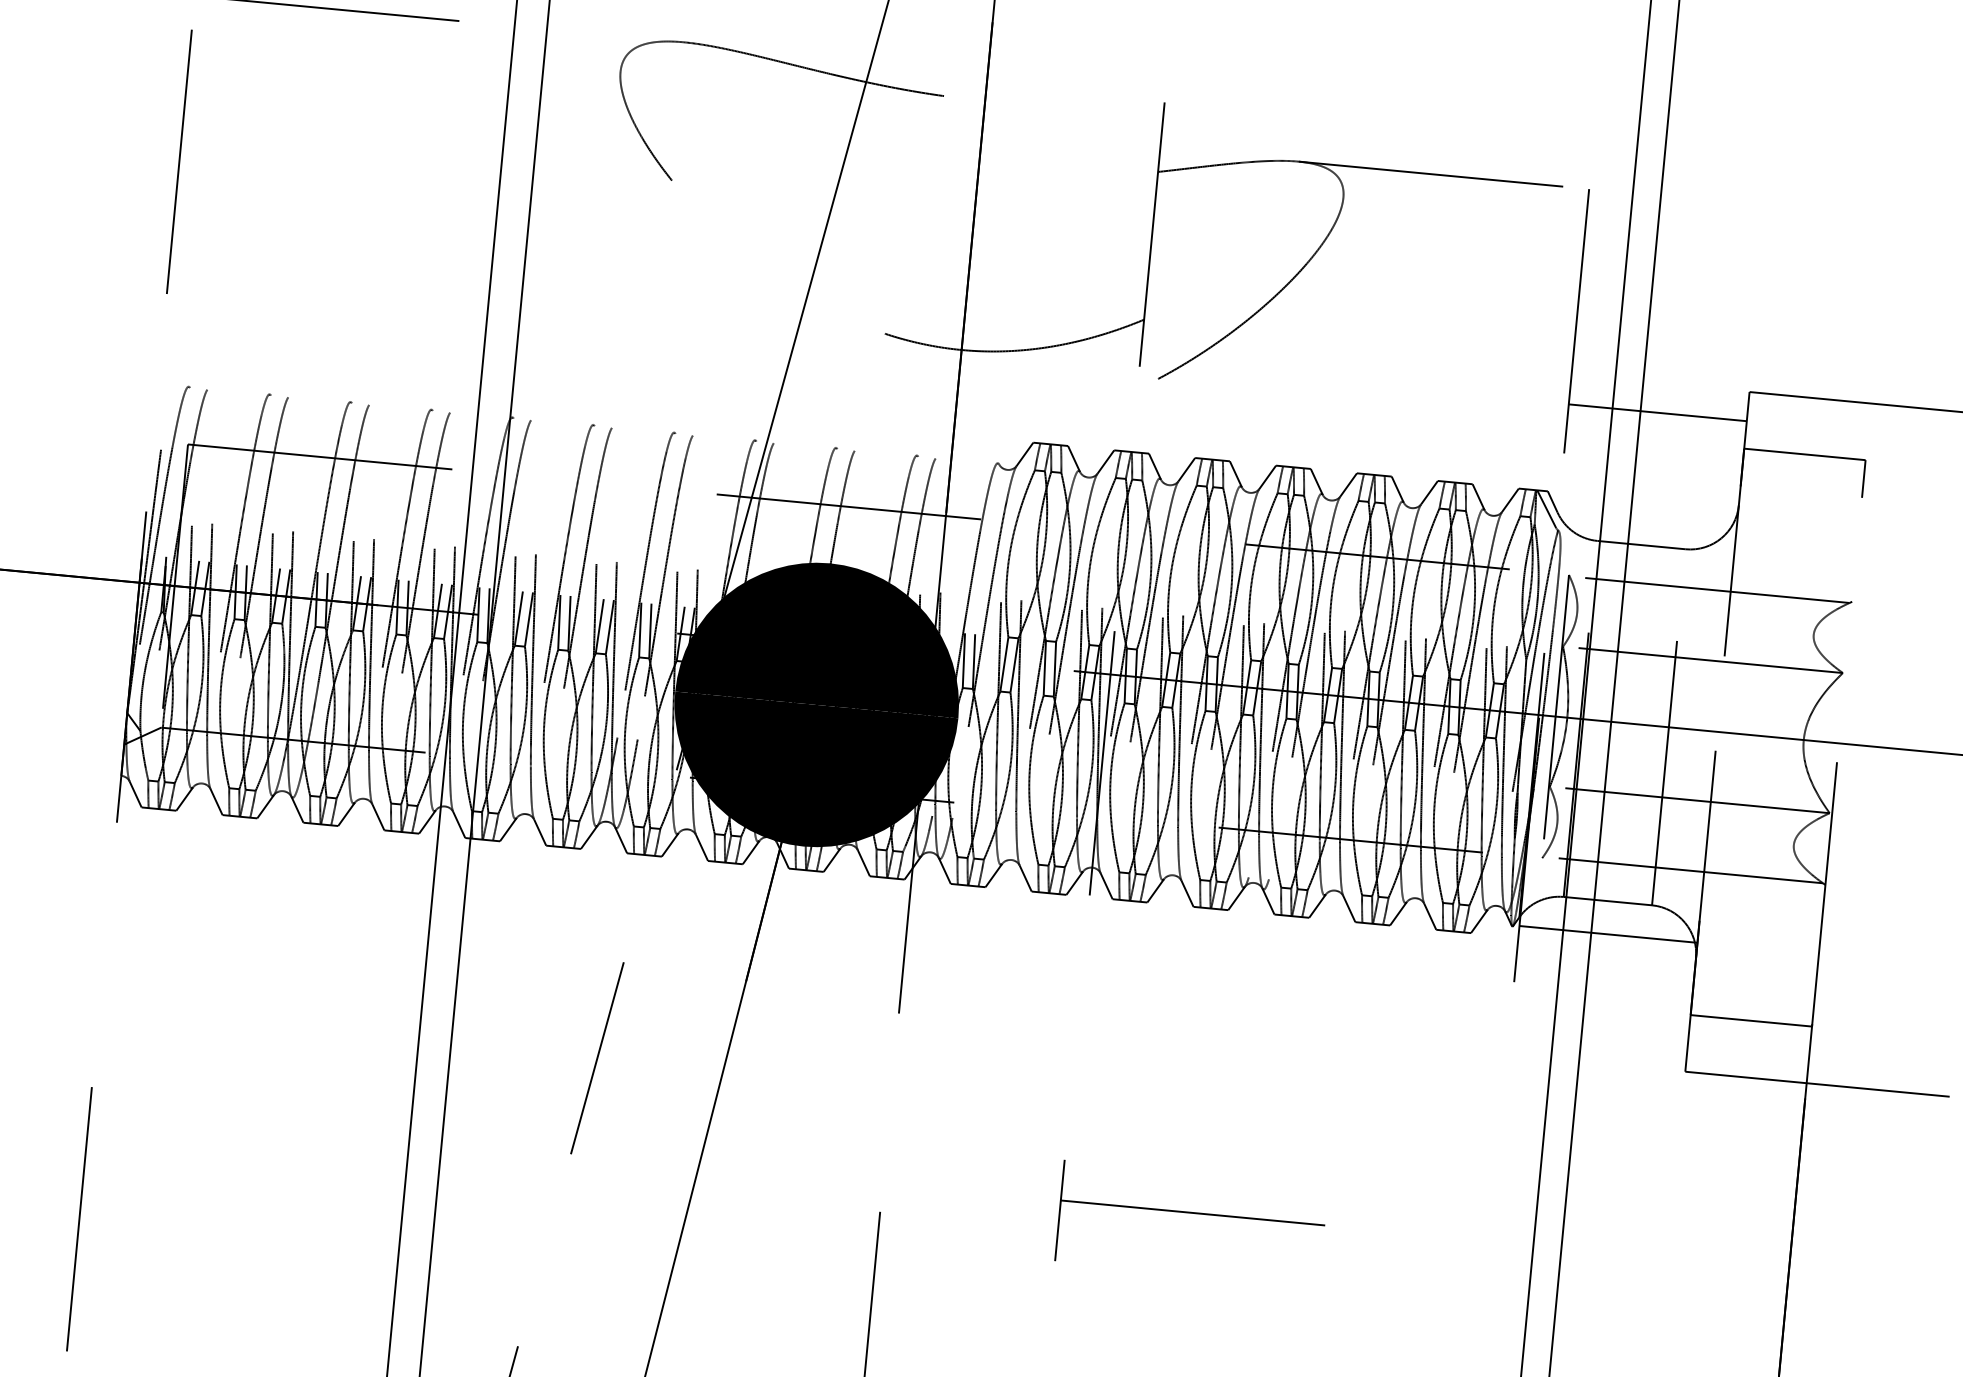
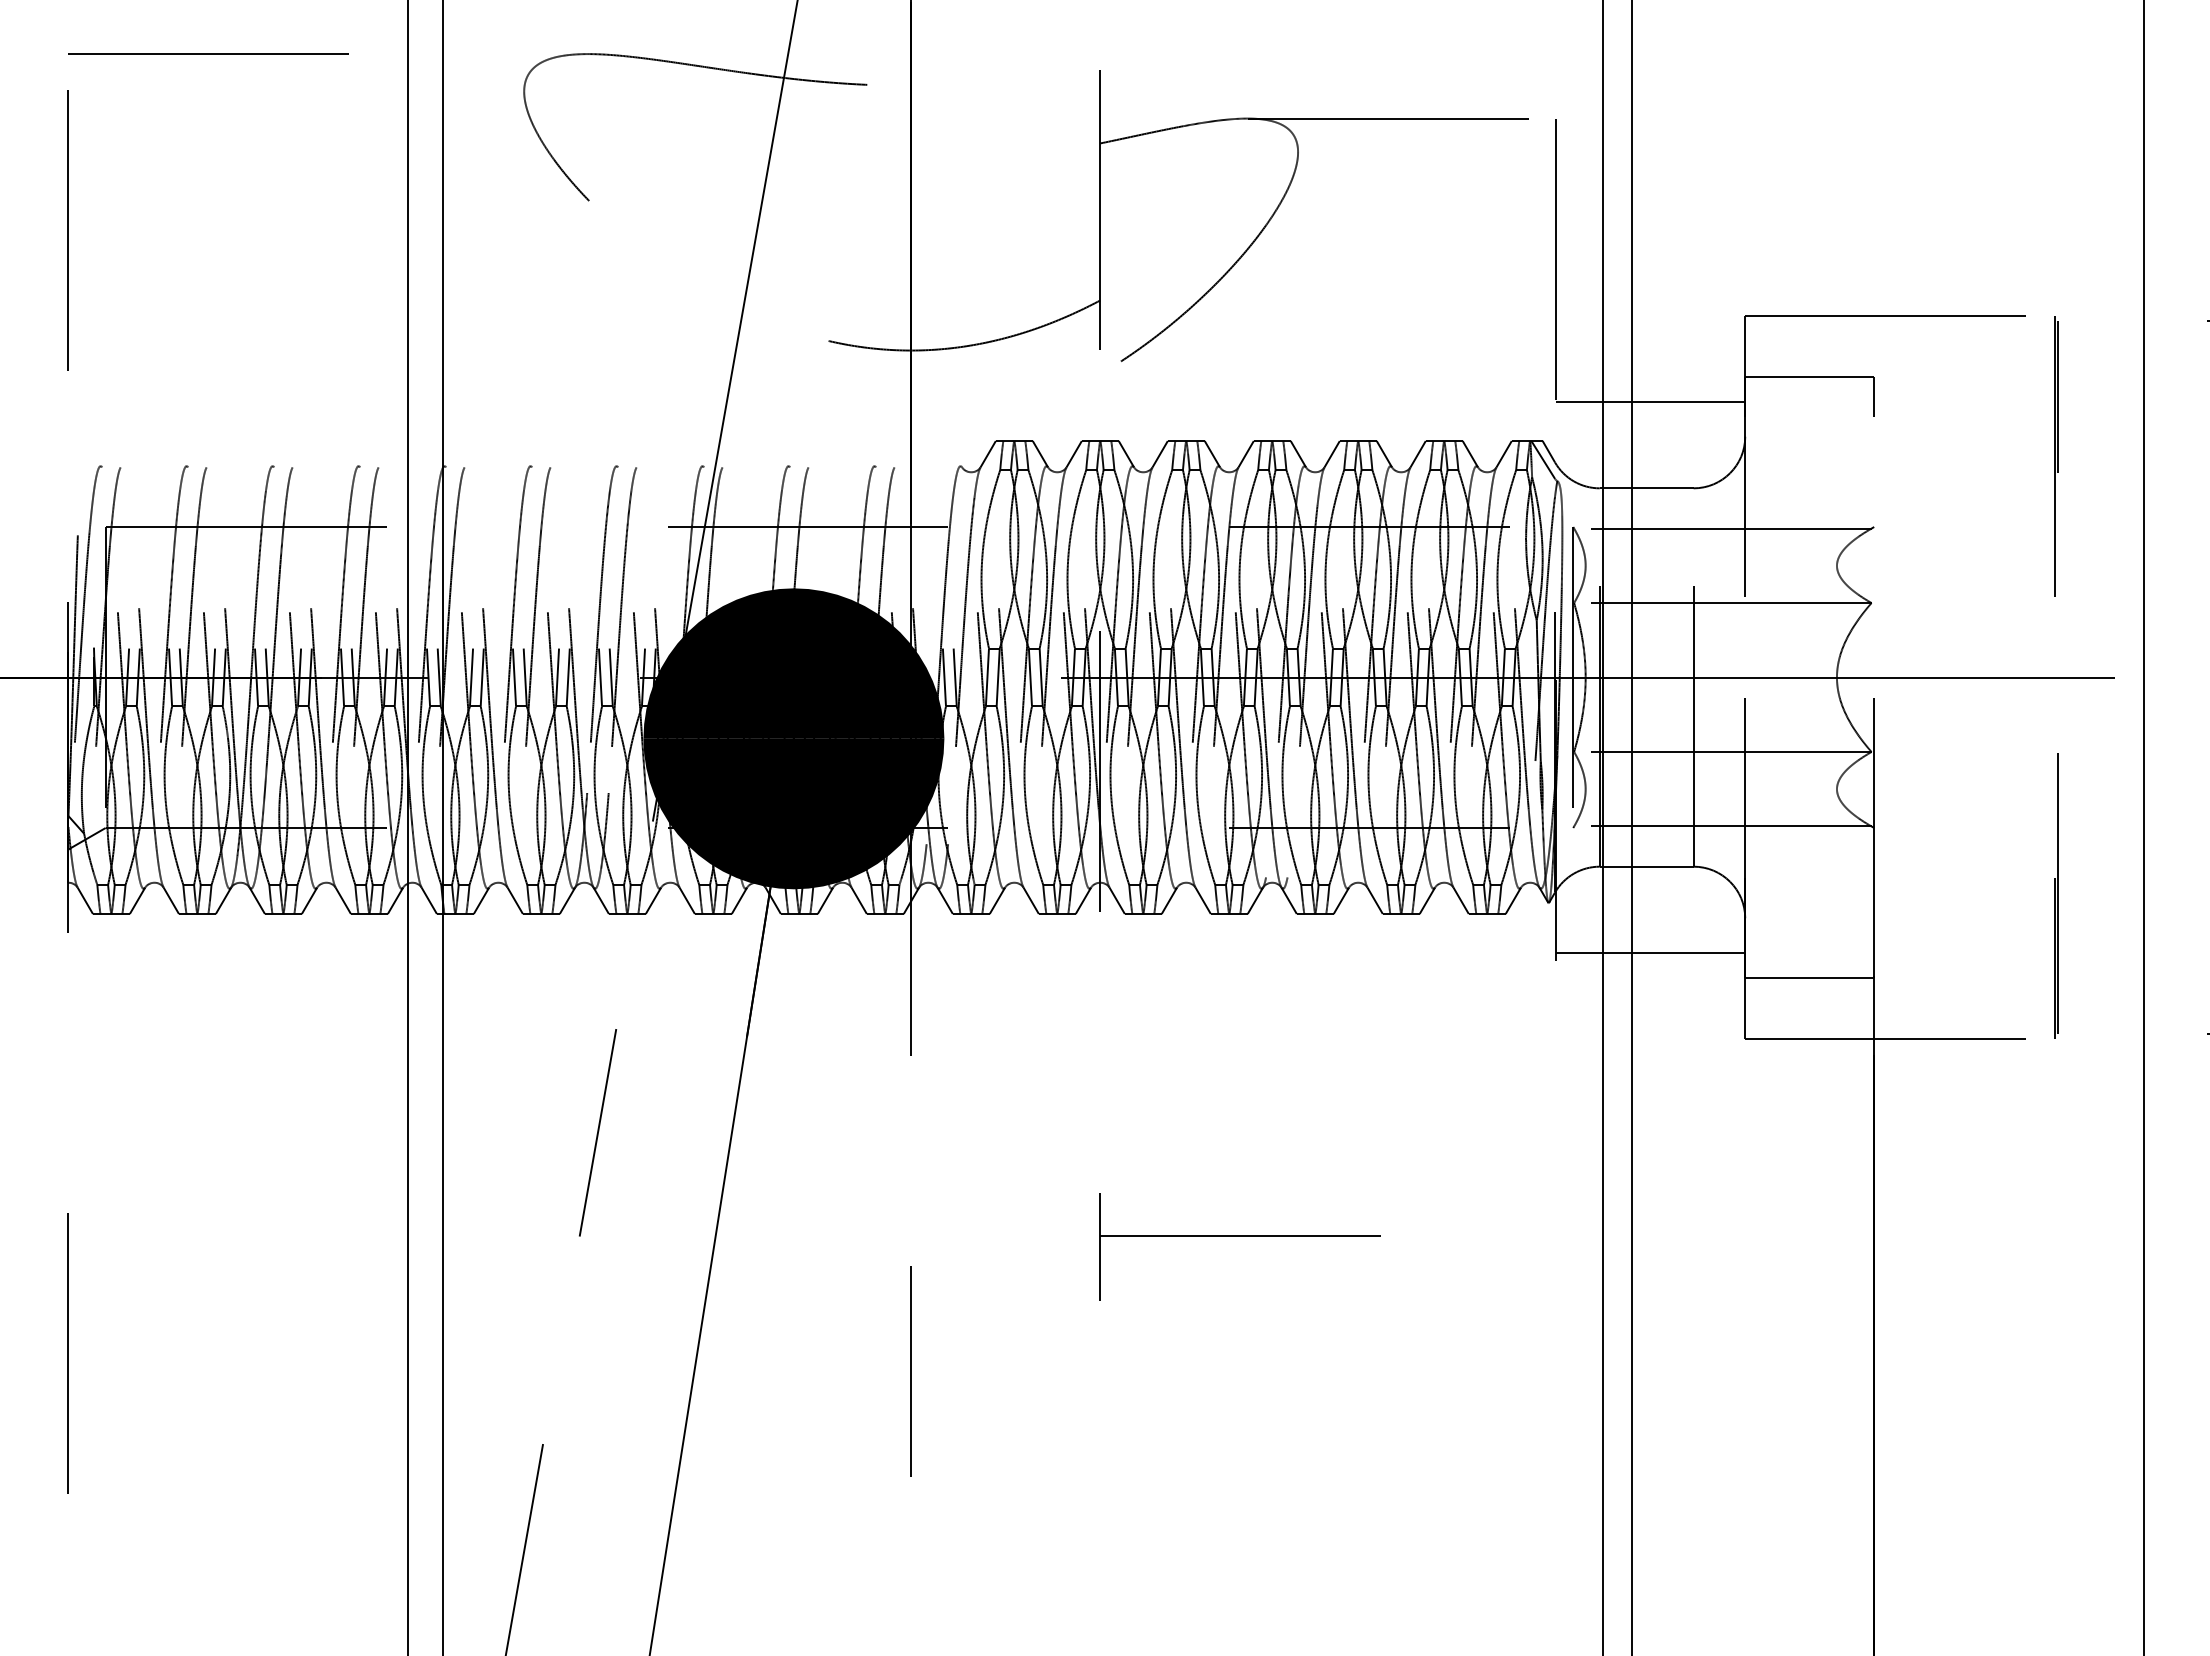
line: (1657, 412) -> (1650, 402), moved
line: (1608, 934) -> (1650, 952), moved

